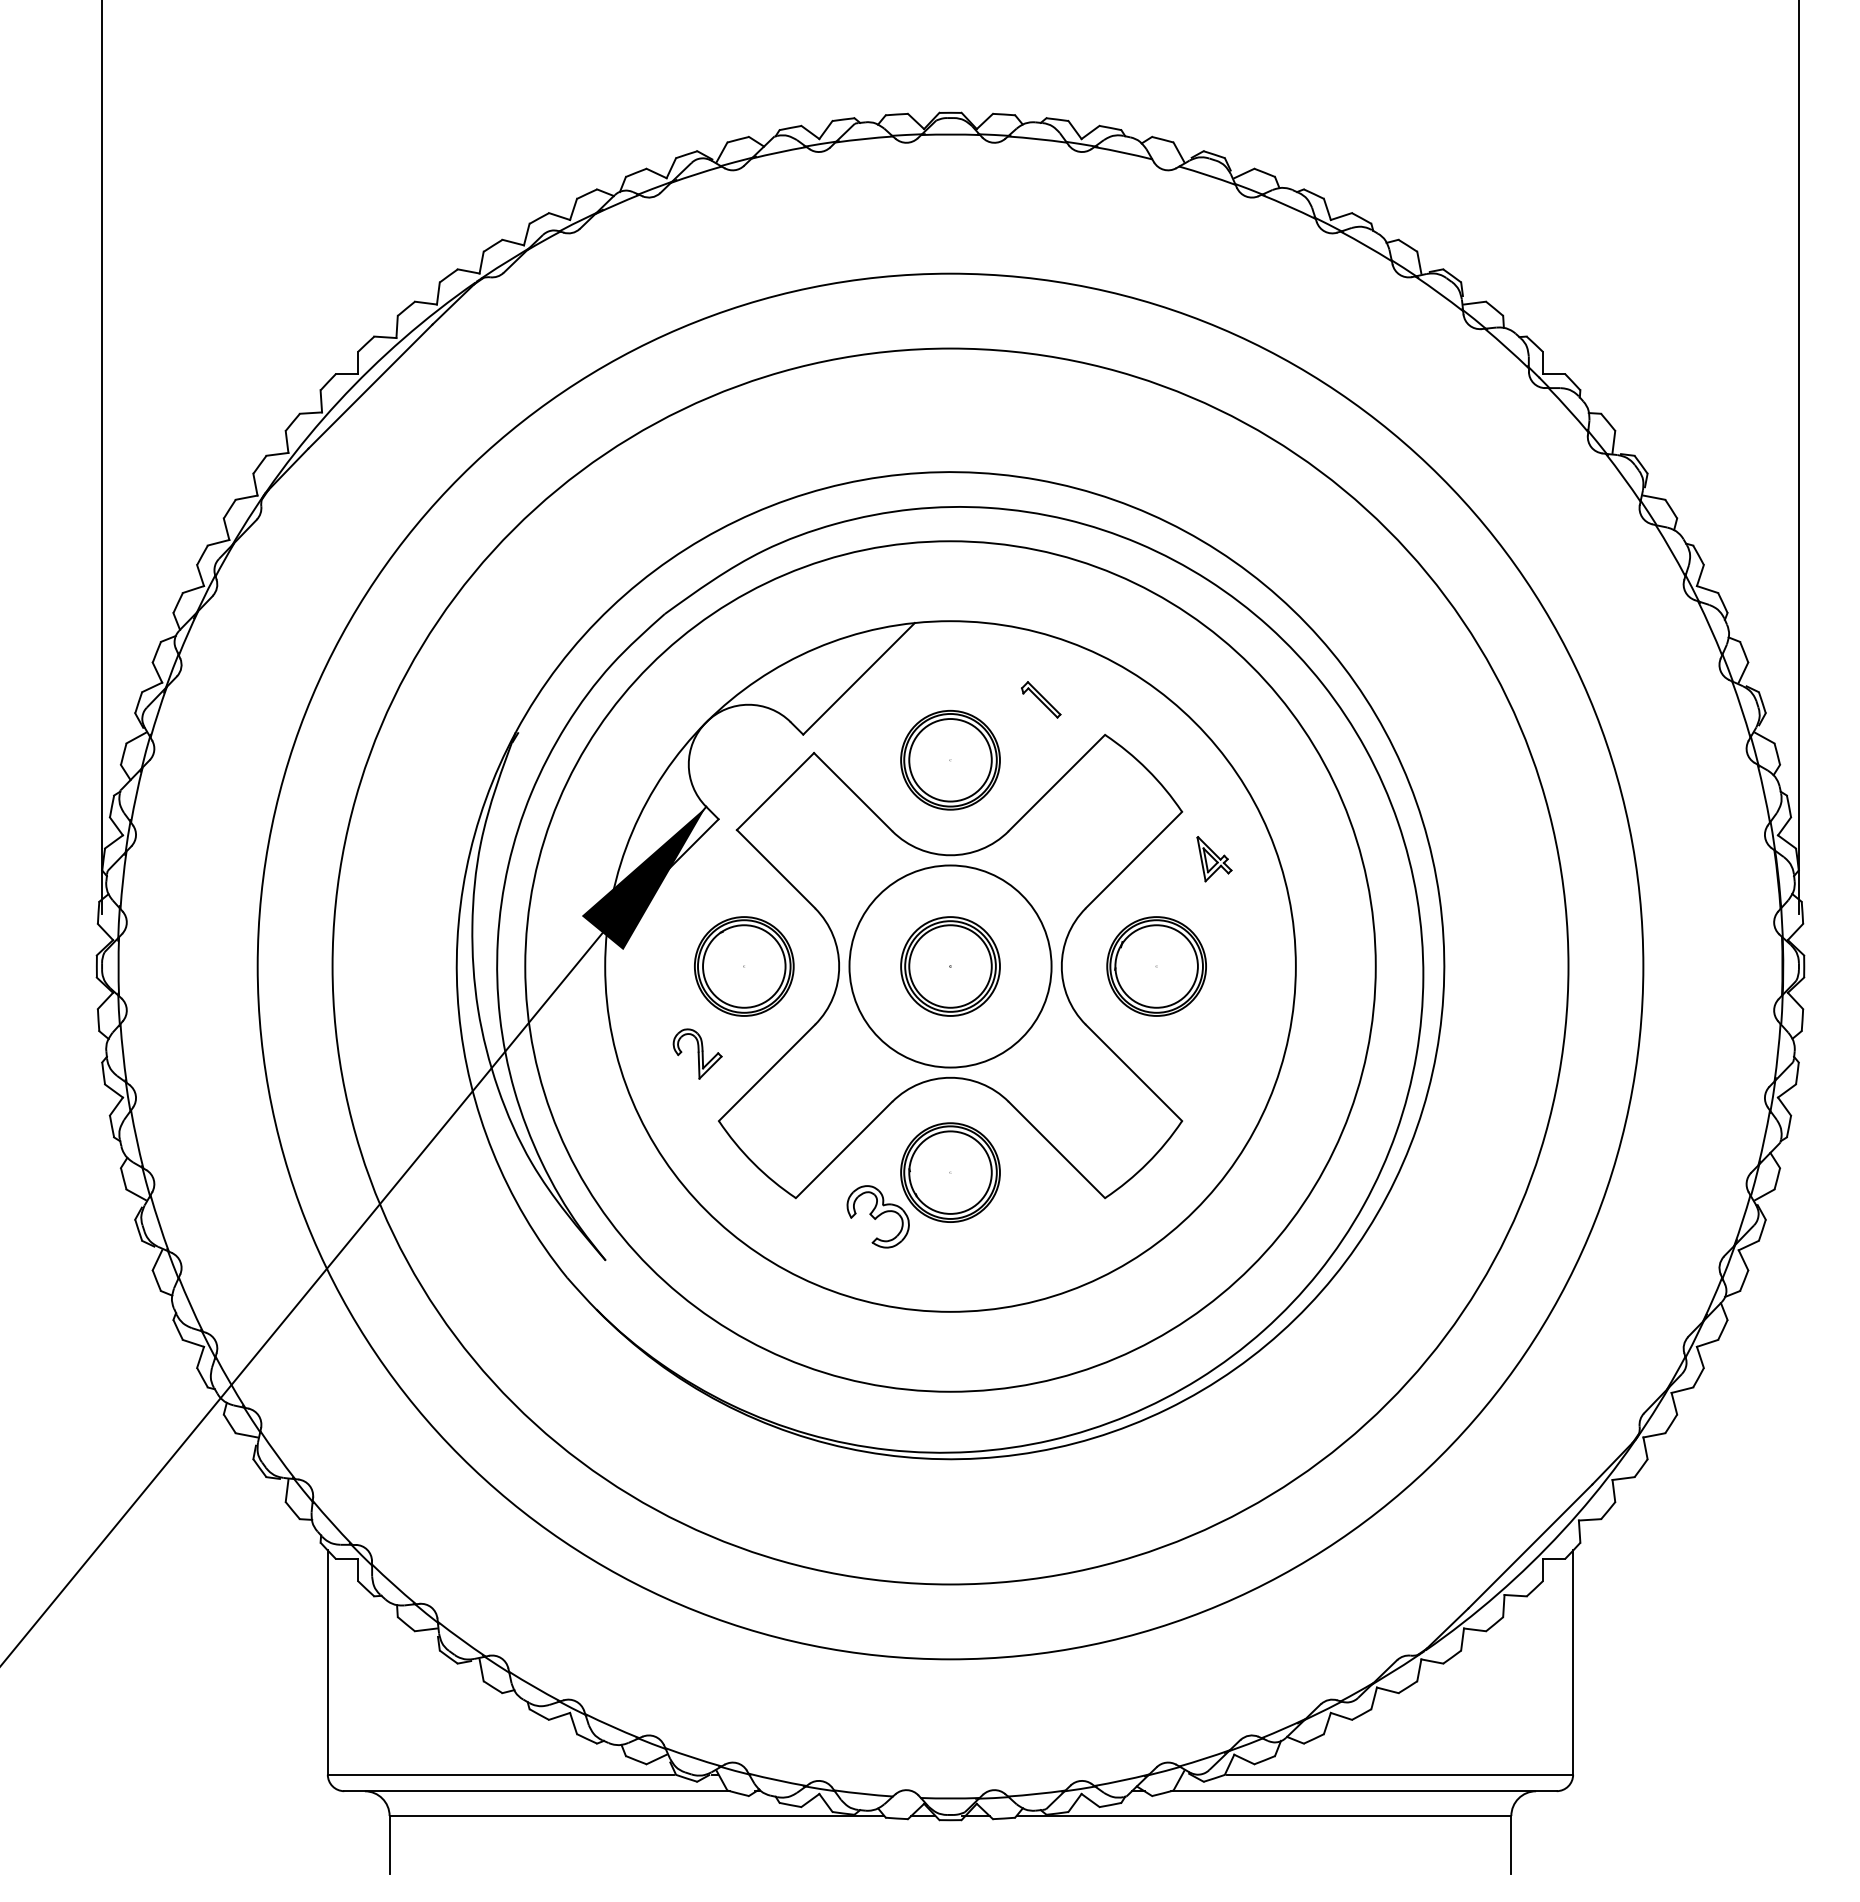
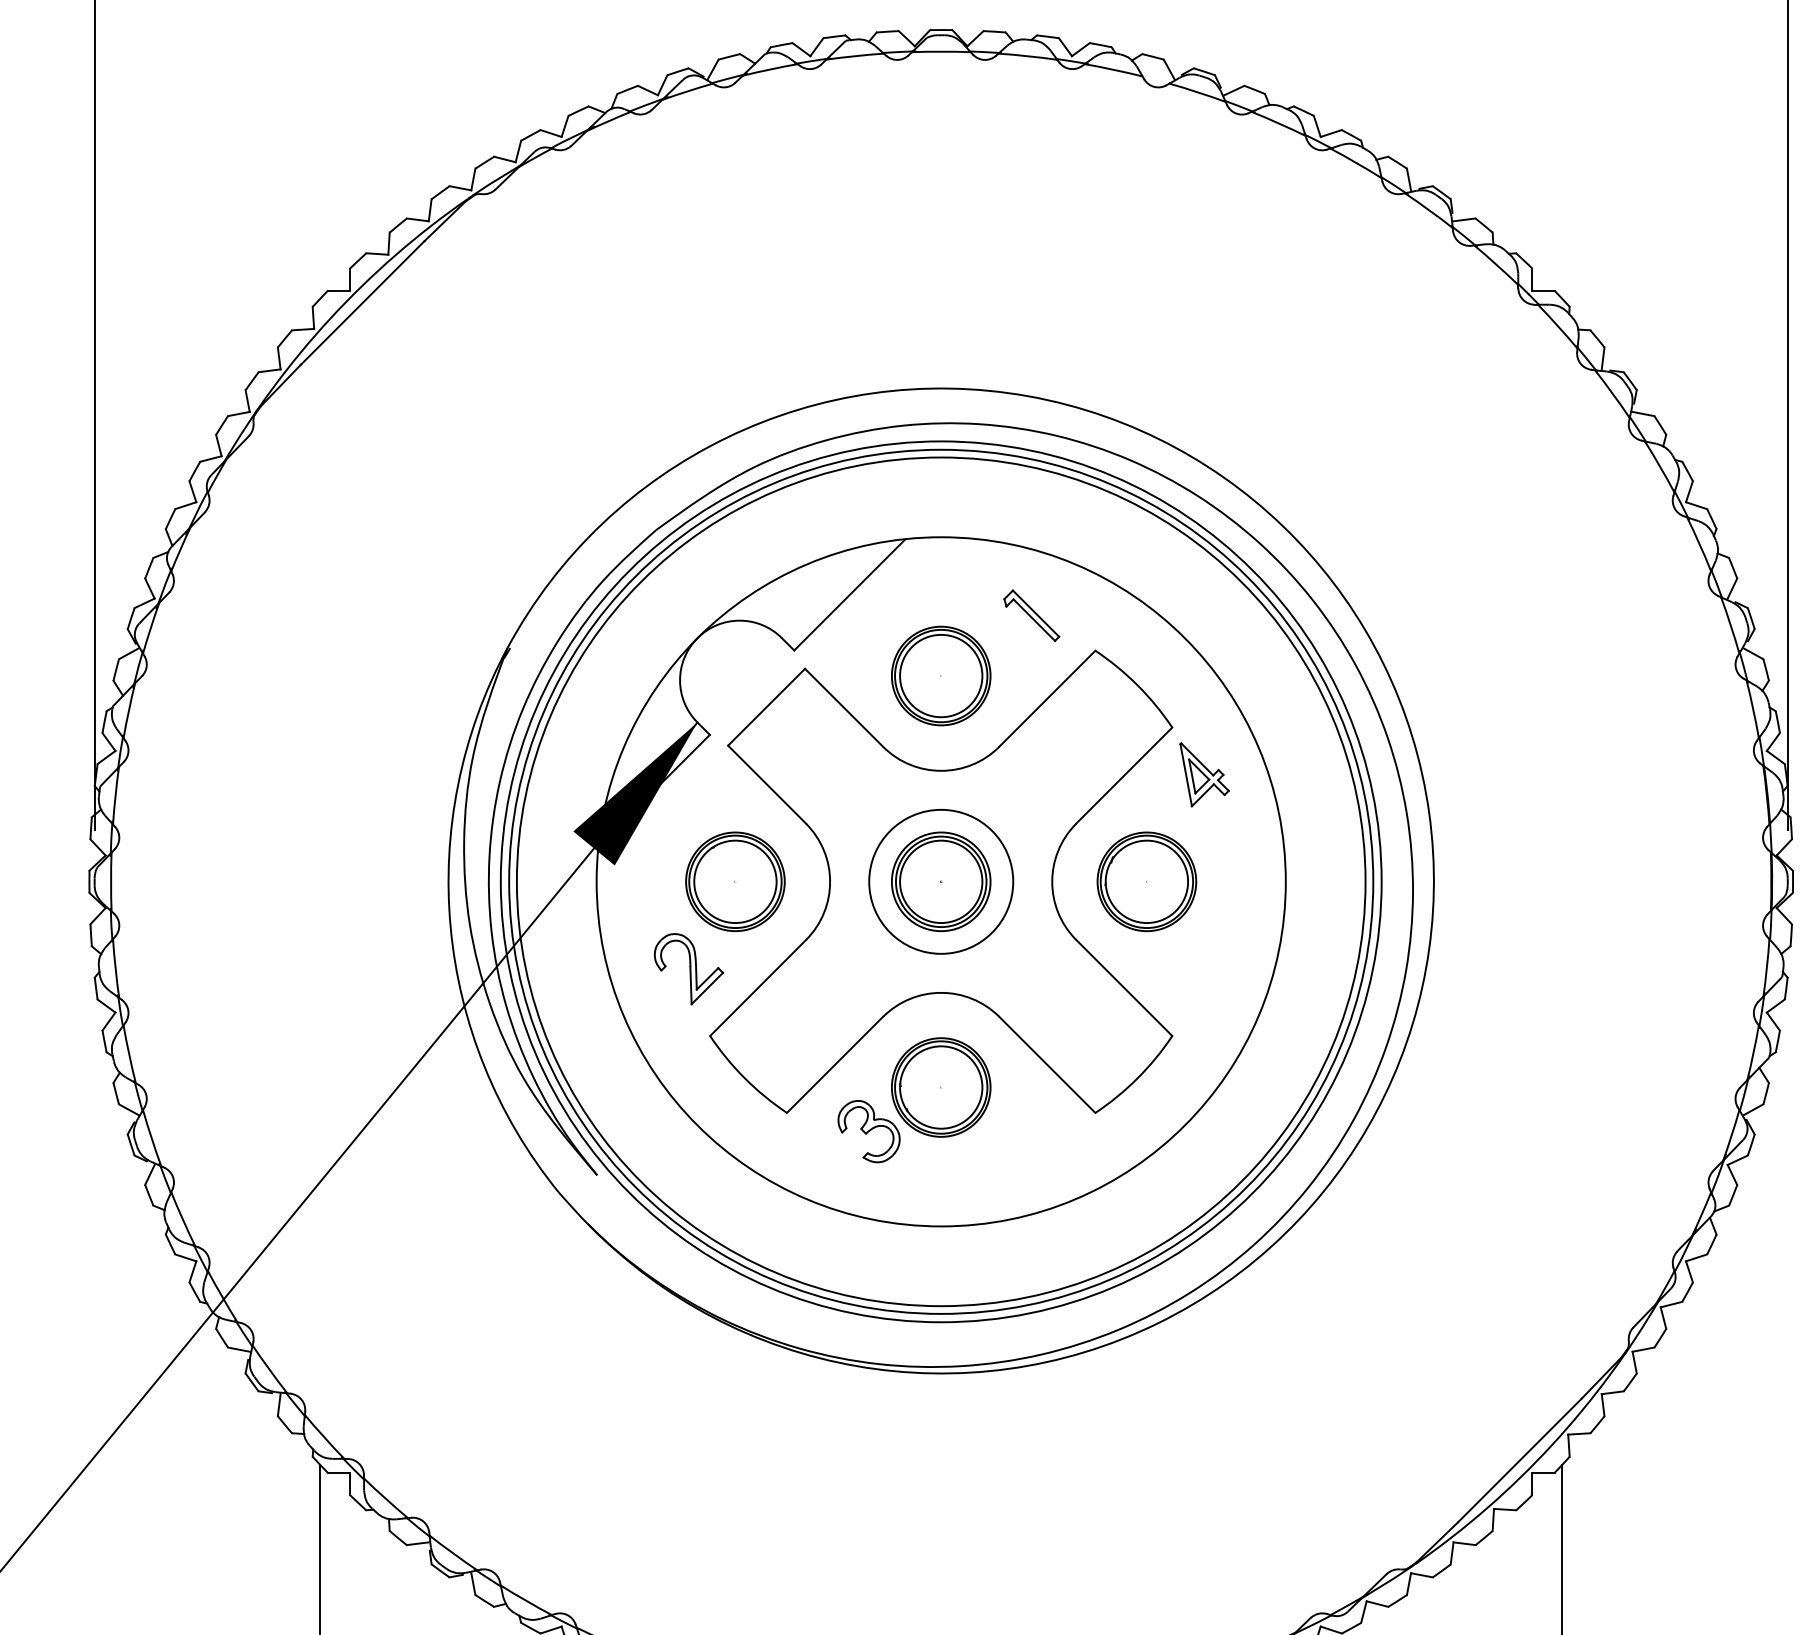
part: (1040, 699) -> (1030, 615), size x1.43
part: (1214, 858) -> (1204, 774), size x1.43
circle: (950, 966) -> (941, 881), size x0.62
circle: (950, 966) -> (941, 881), size x0.71
circle: (950, 966) -> (941, 881), size x0.71
part: (697, 1053) -> (688, 968), size x1.43

